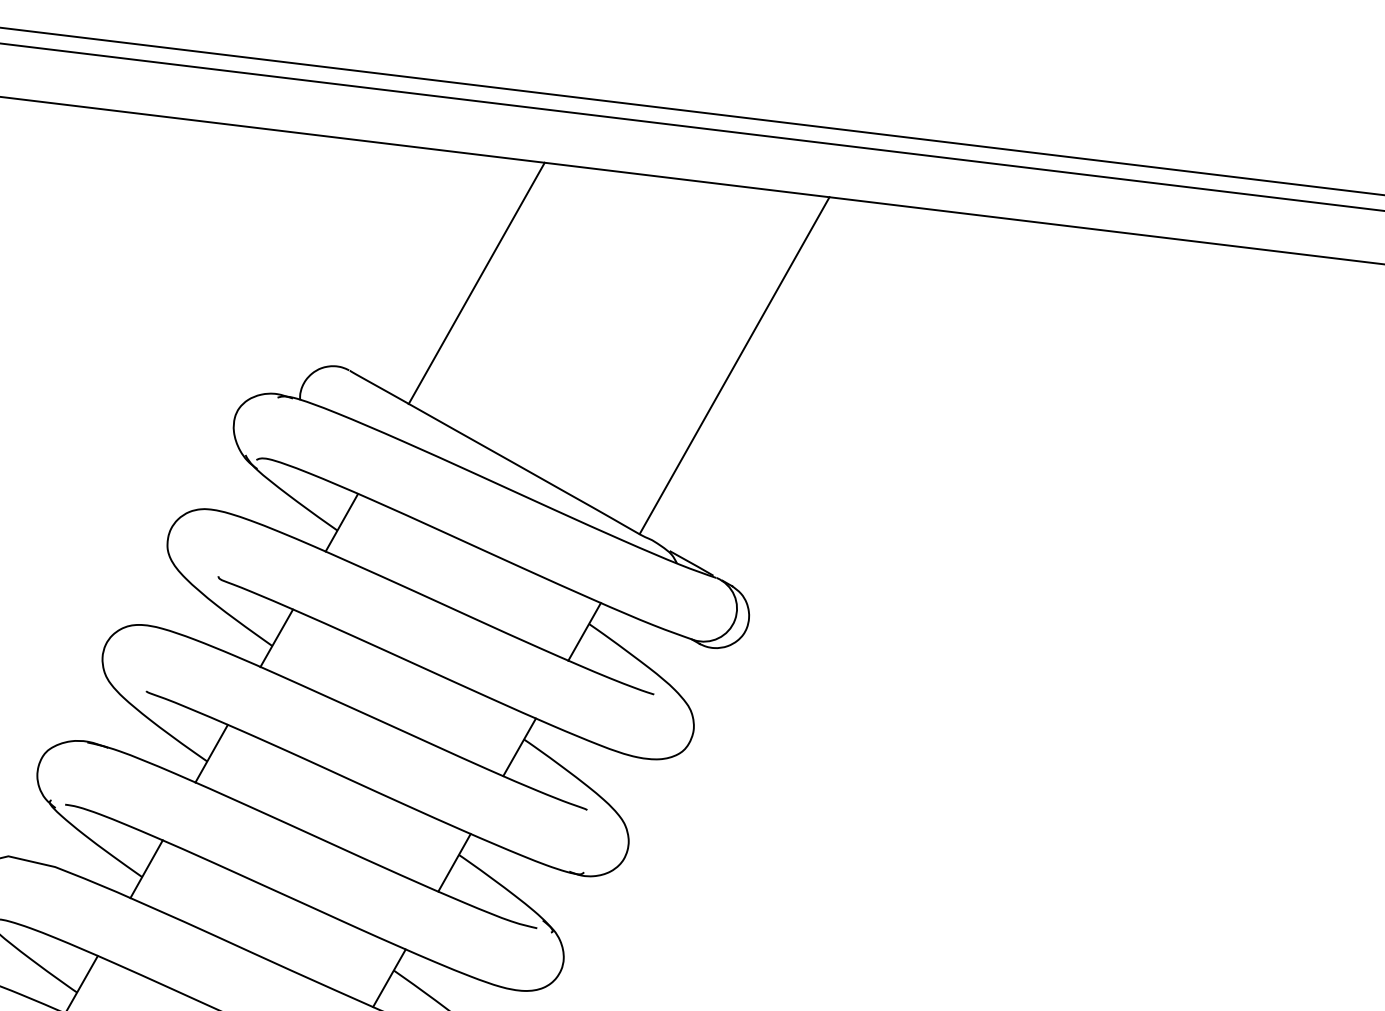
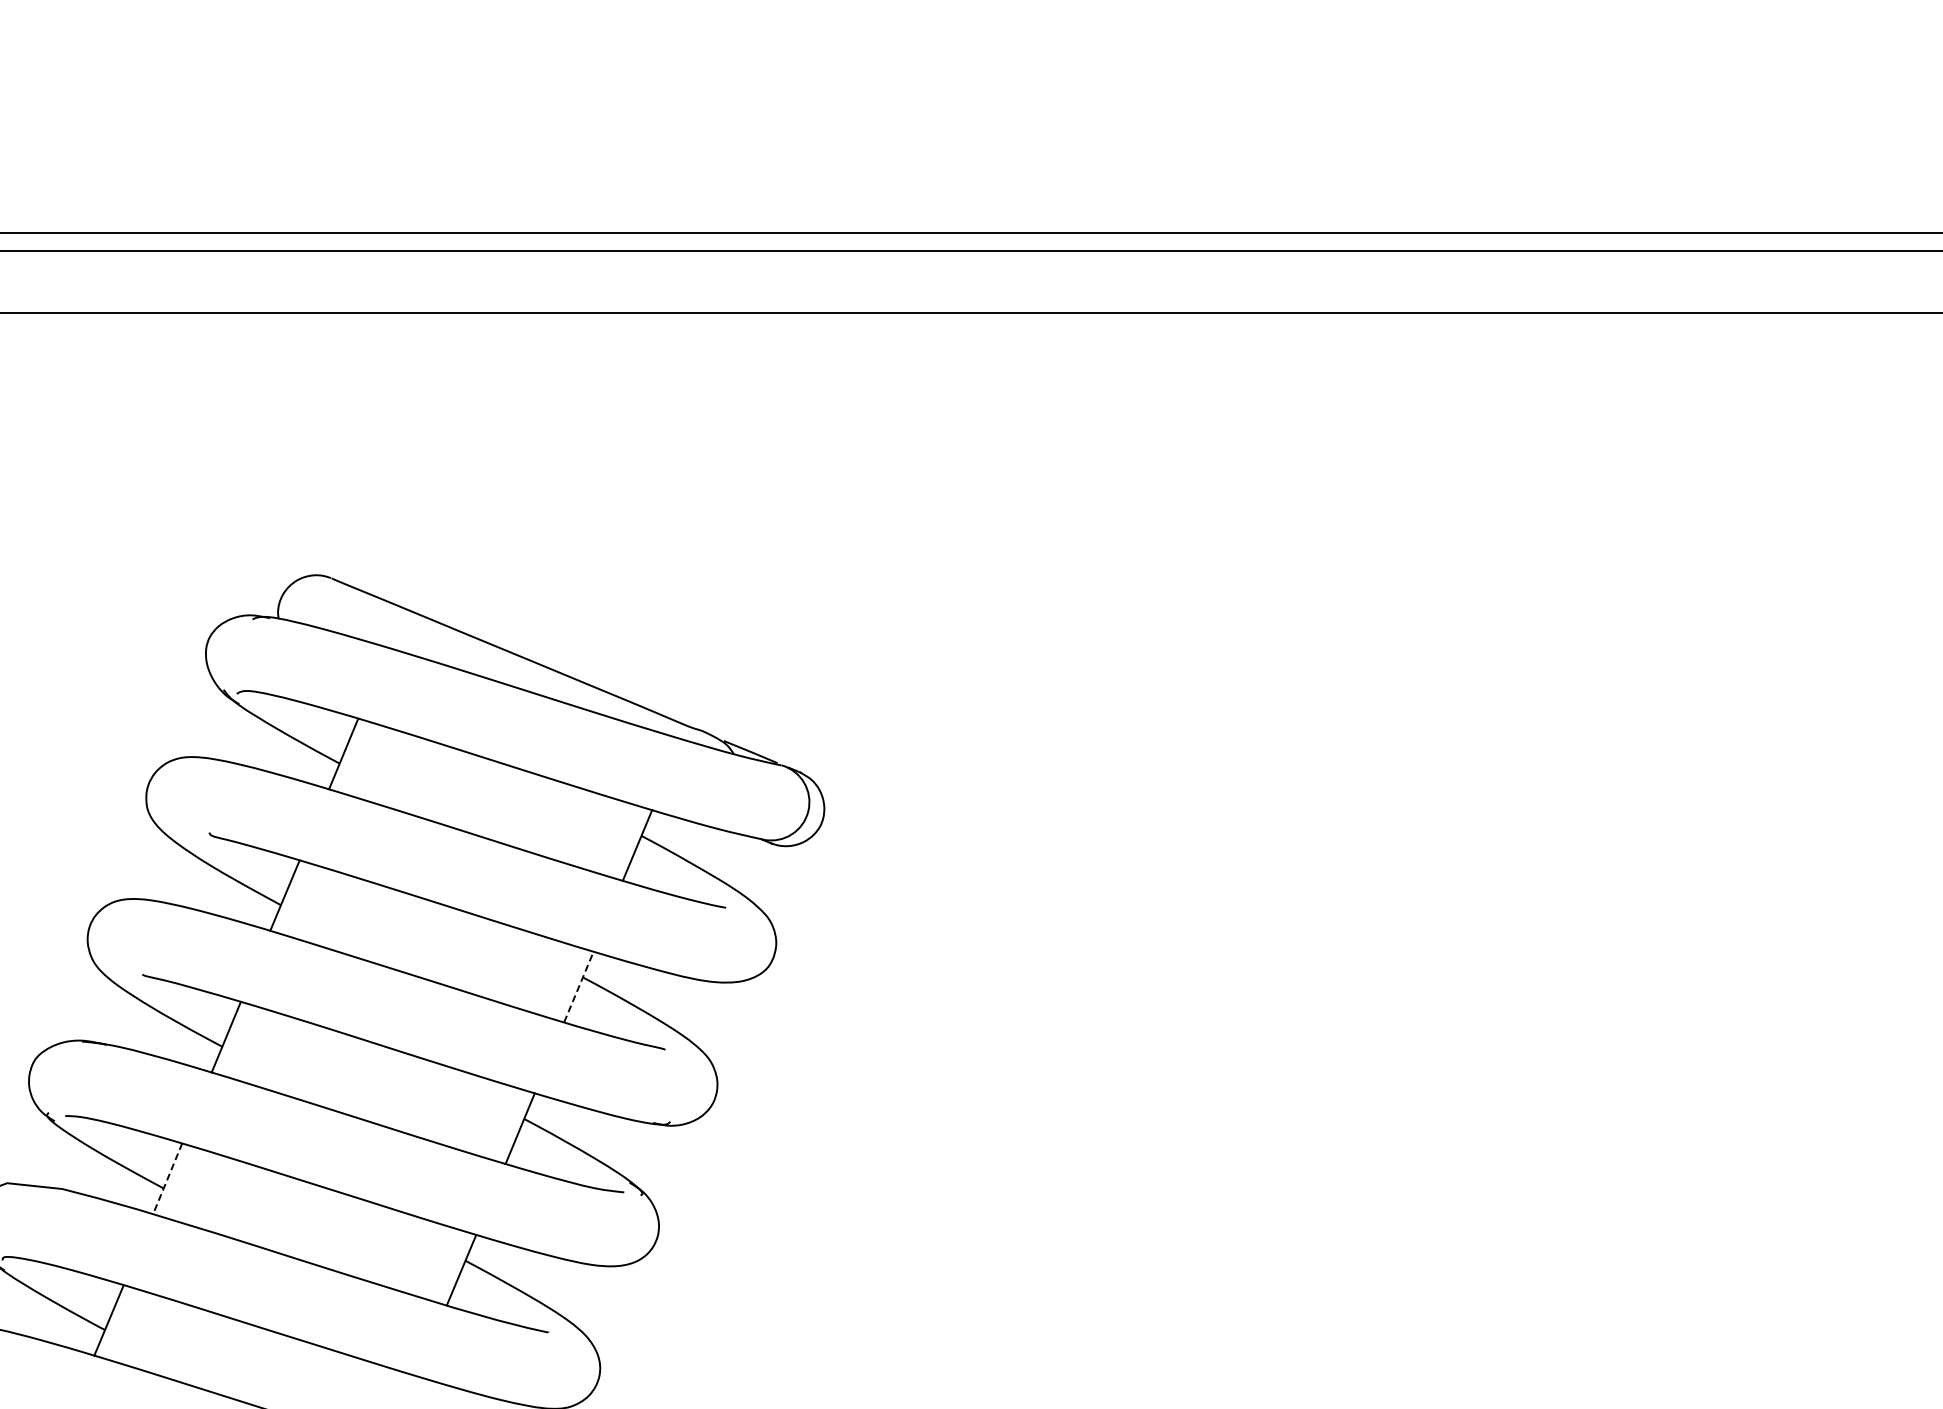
line: (476, 283) -> (464, 460), removed
line: (734, 365) -> (772, 518), removed
line: (520, 746) -> (579, 986), solid -> dashed
line: (146, 869) -> (167, 1179), solid -> dashed

